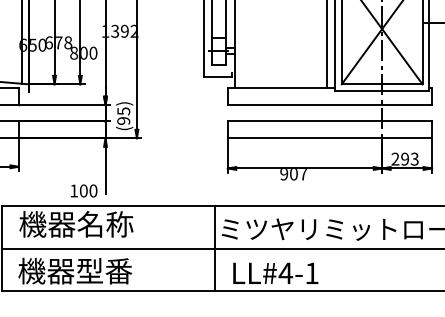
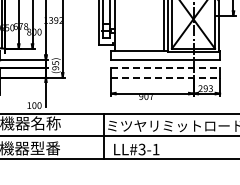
line: (331, 121) -> (166, 68), solid -> dashed
line: (331, 138) -> (166, 77), solid -> dashed
text: (284, 273) -> (141, 149), LL#4-1 -> LL#3-1

